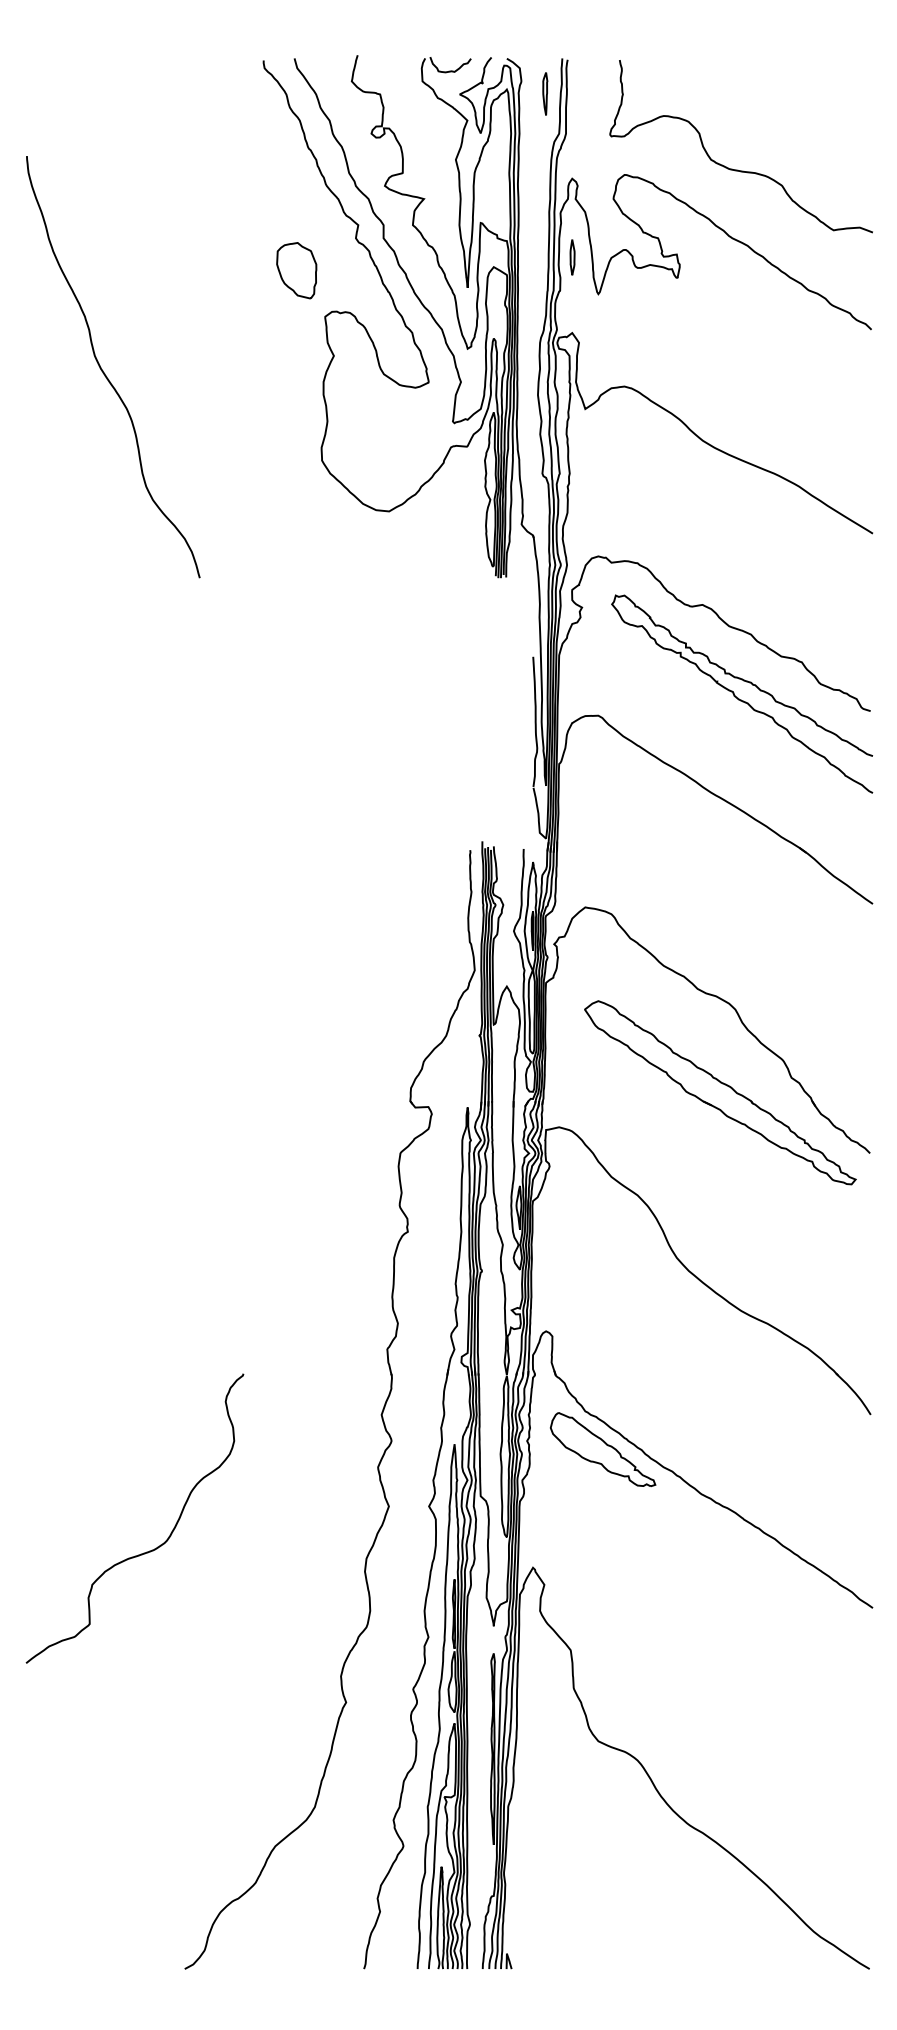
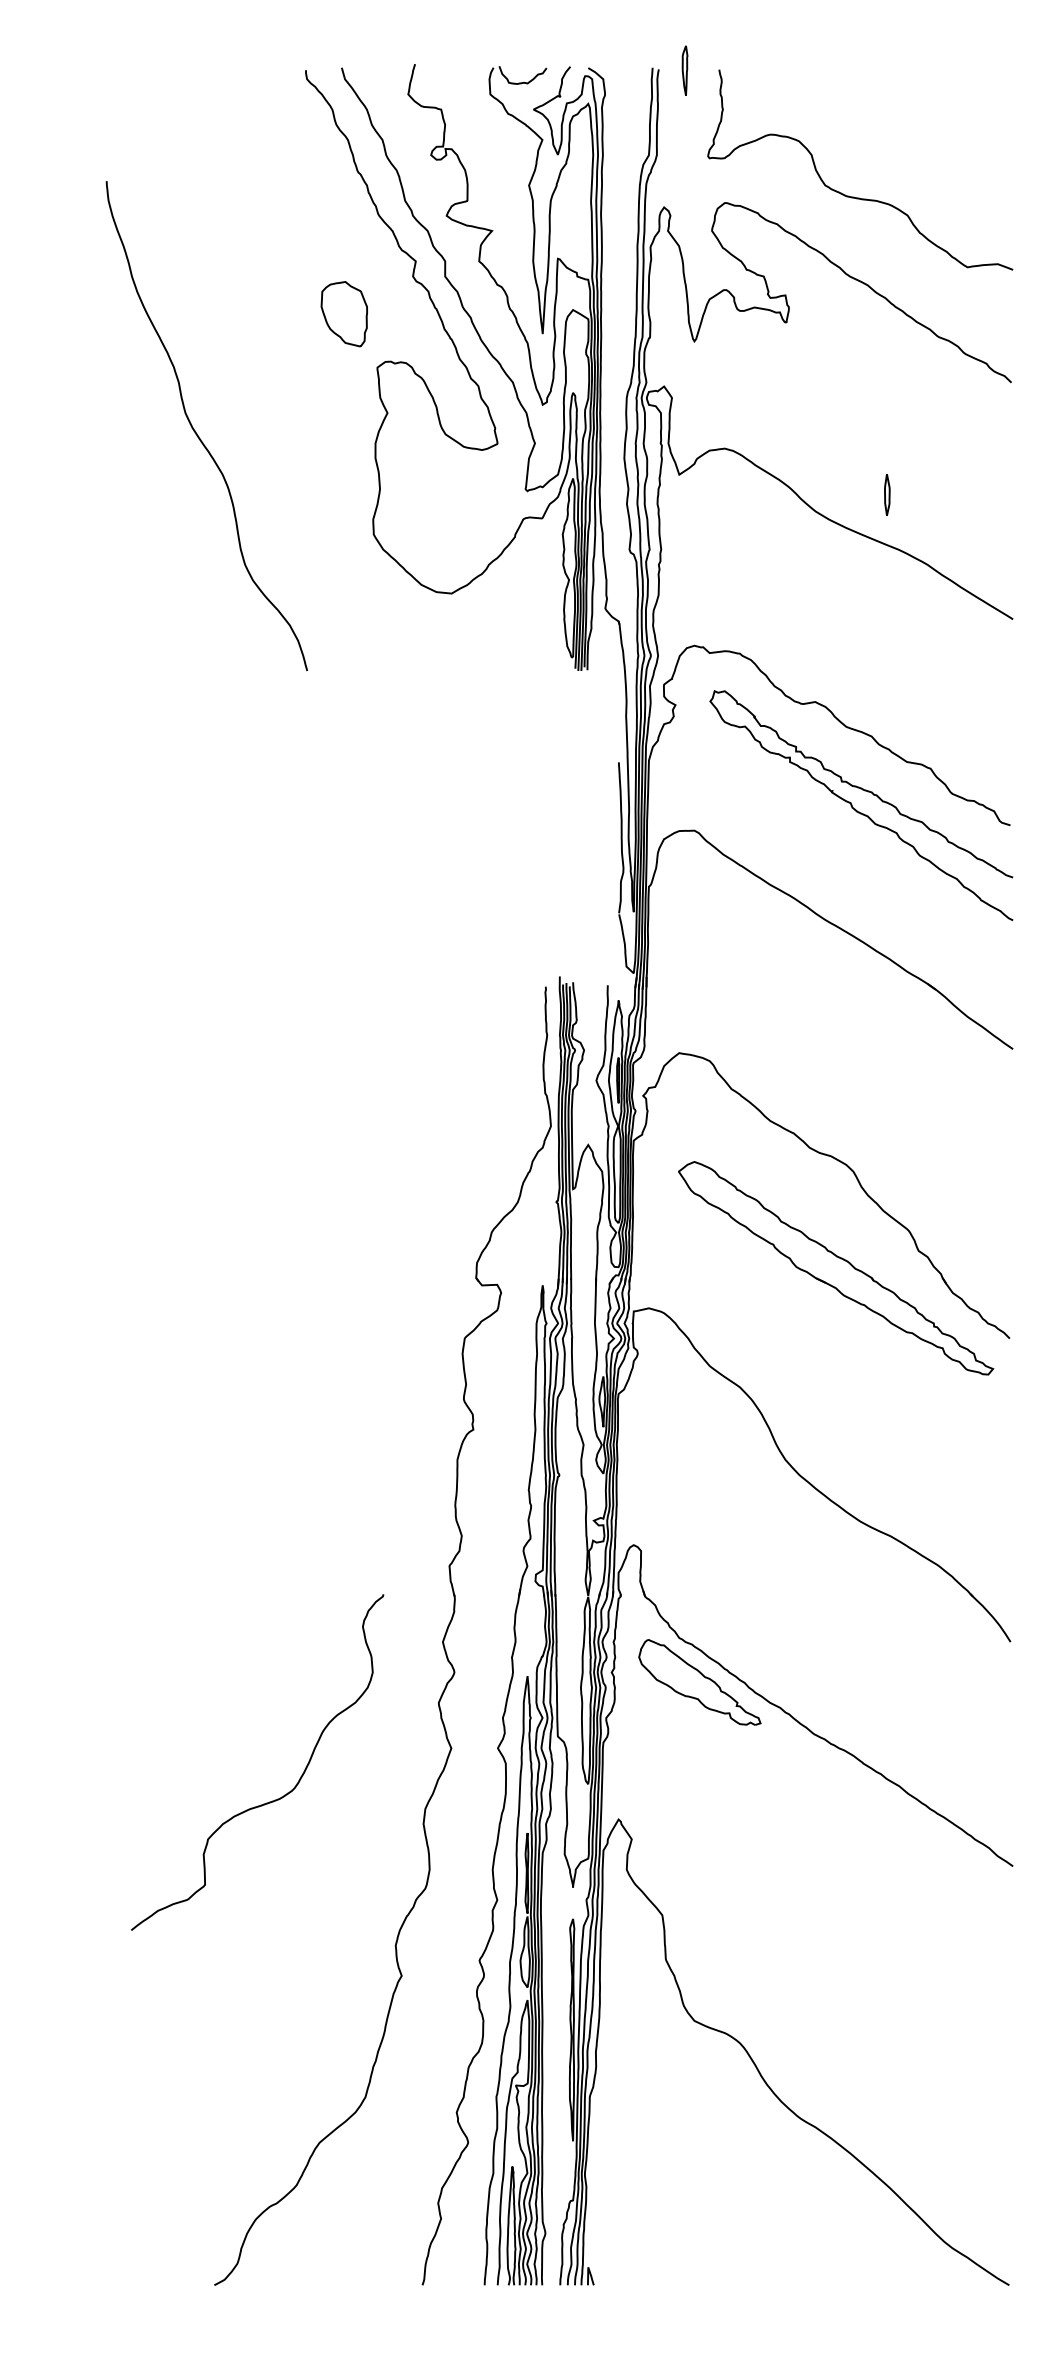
part: (545, 93) -> (685, 70), moved
part: (572, 257) -> (887, 494), moved
curve: (105, 373) -> (197, 433), moved
curve: (146, 1551) -> (270, 1800), moved

